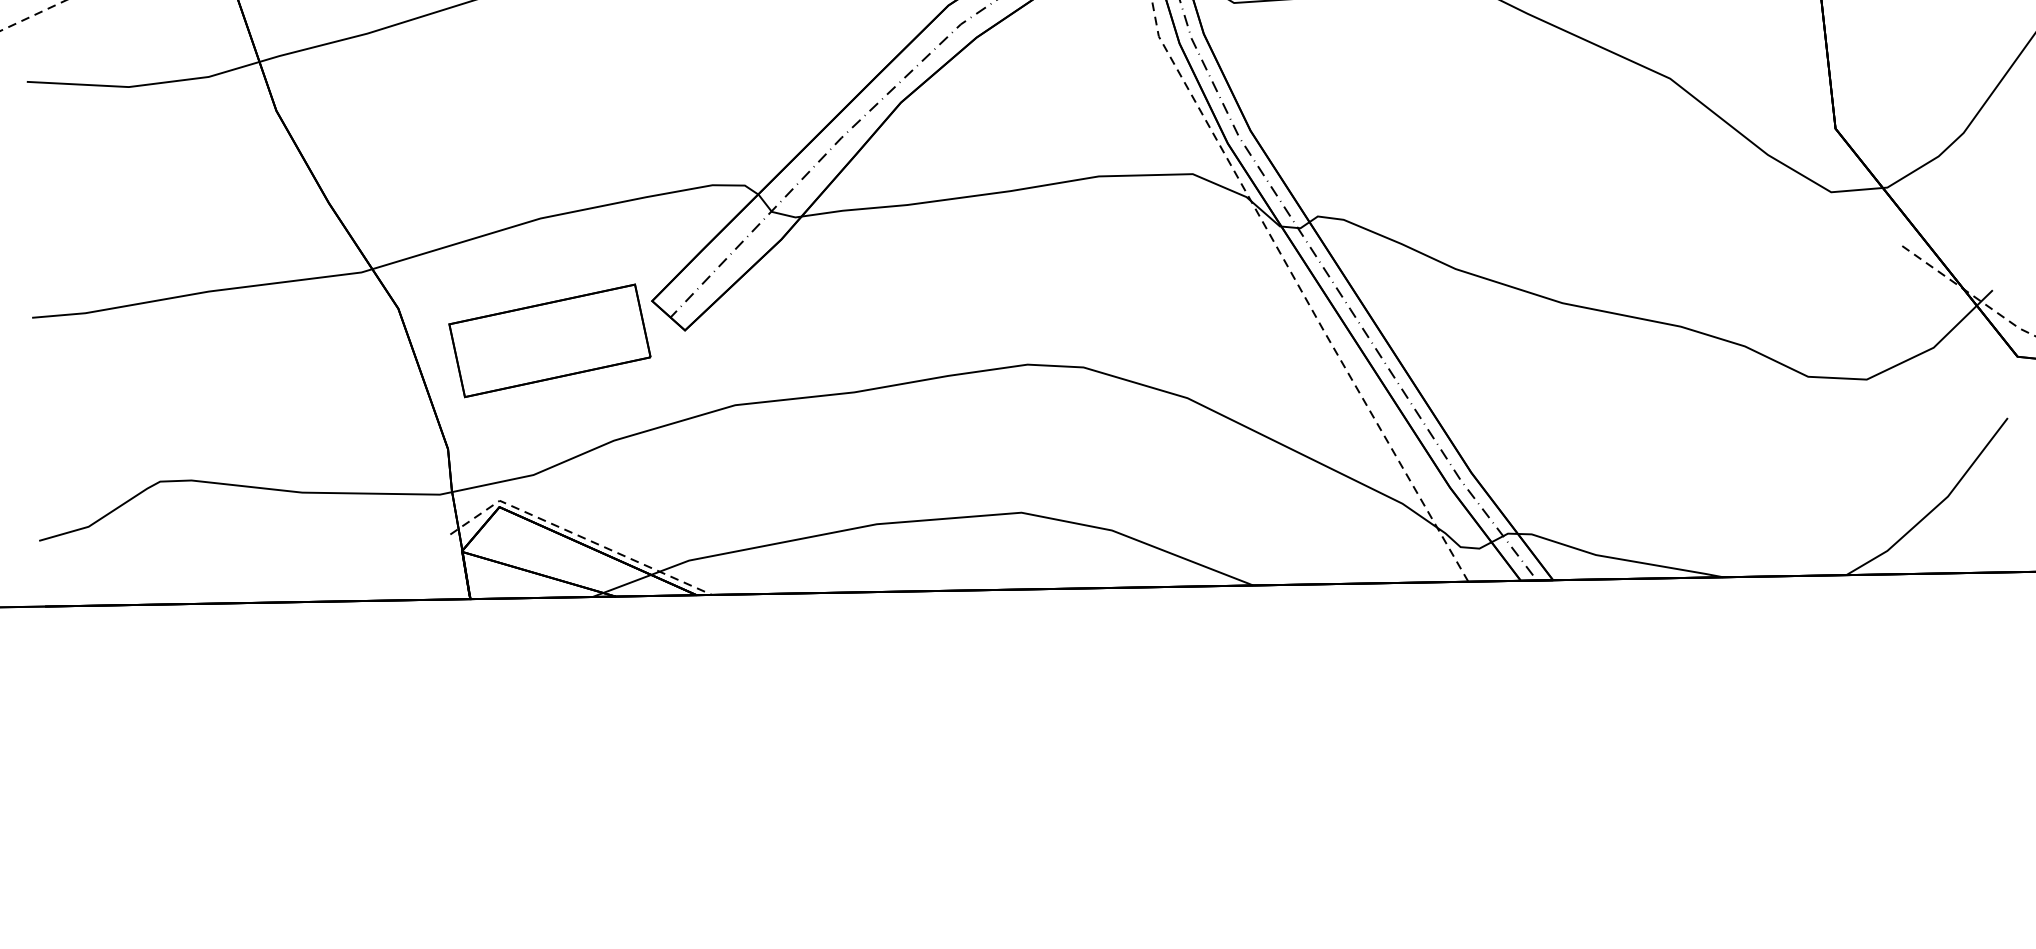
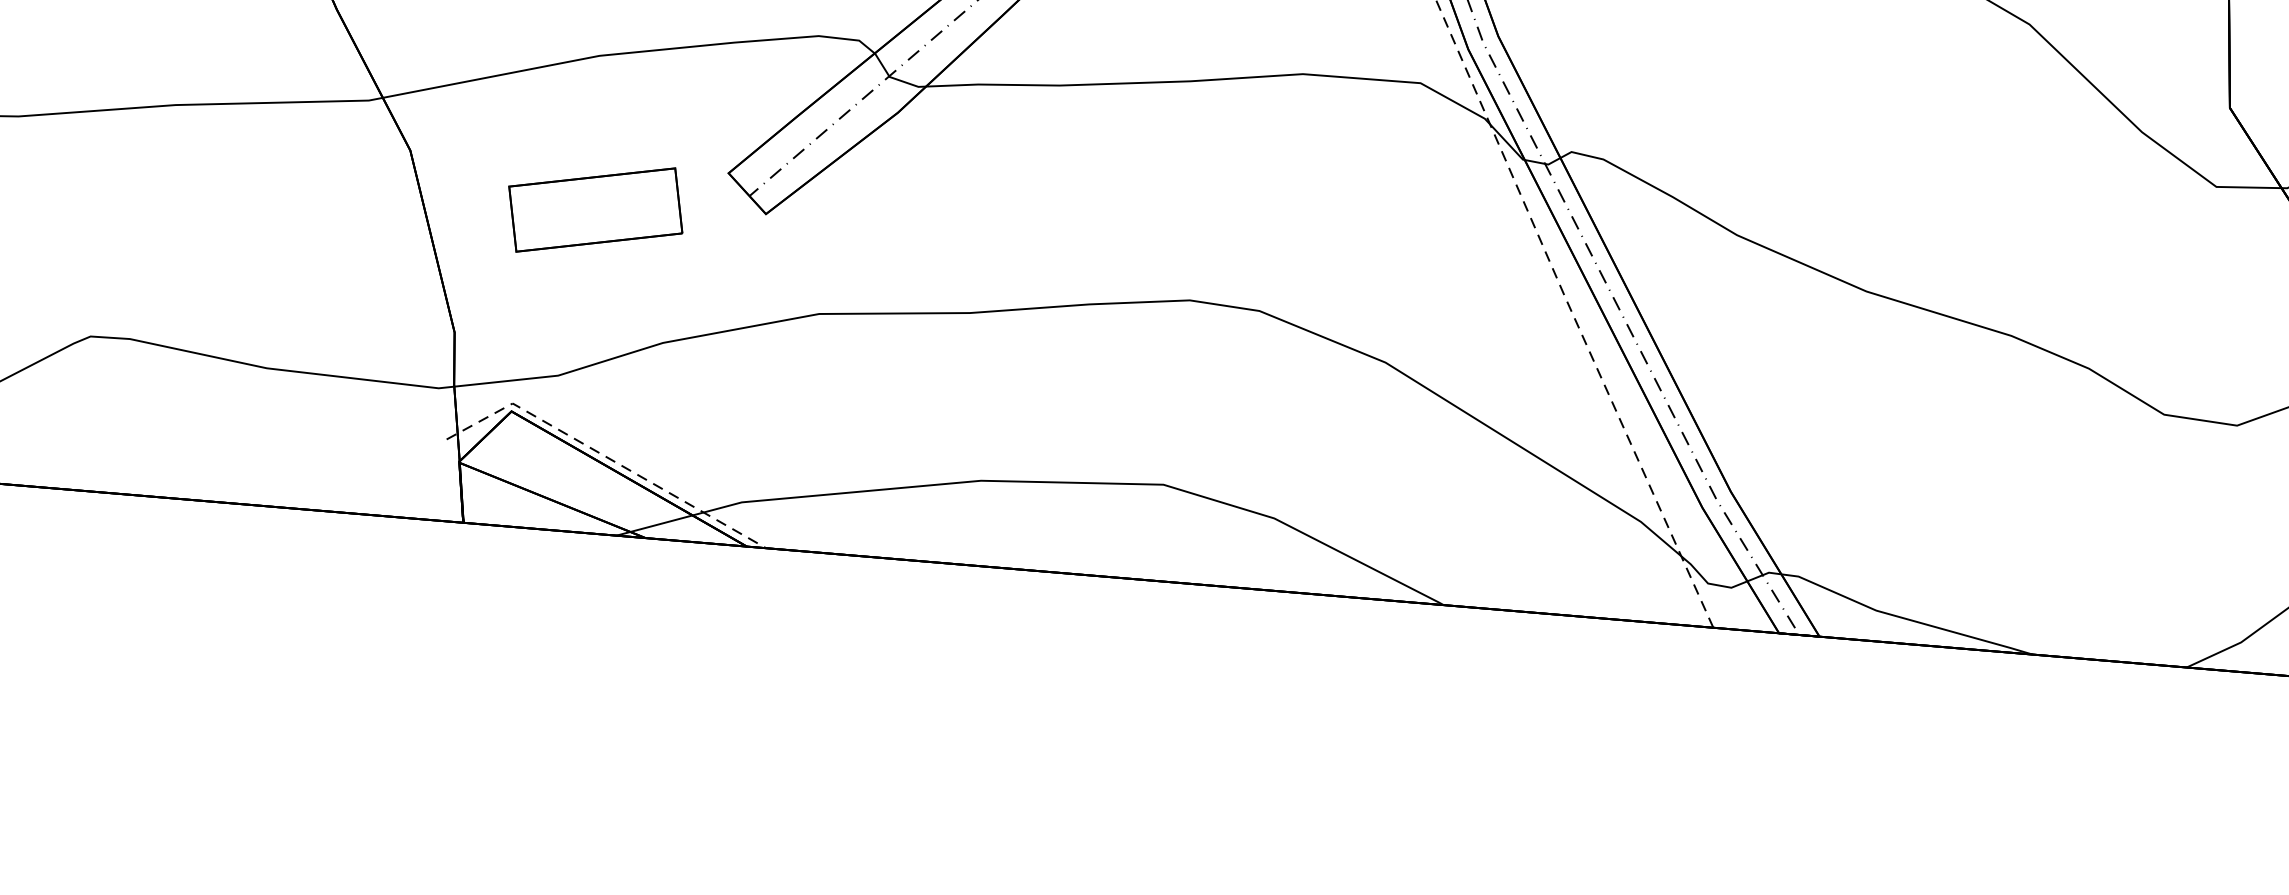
part: (549, 340) -> (595, 209), size x0.7

